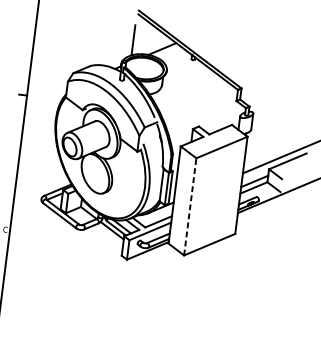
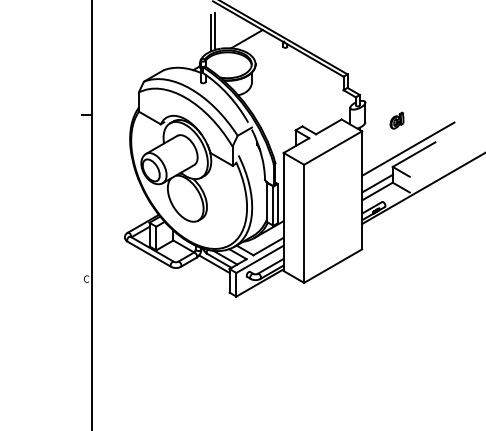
line: (136, 39) -> (214, 31), added
part: (276, 131) -> (396, 120), added
line: (190, 206) -> (304, 223), dashed -> solid

